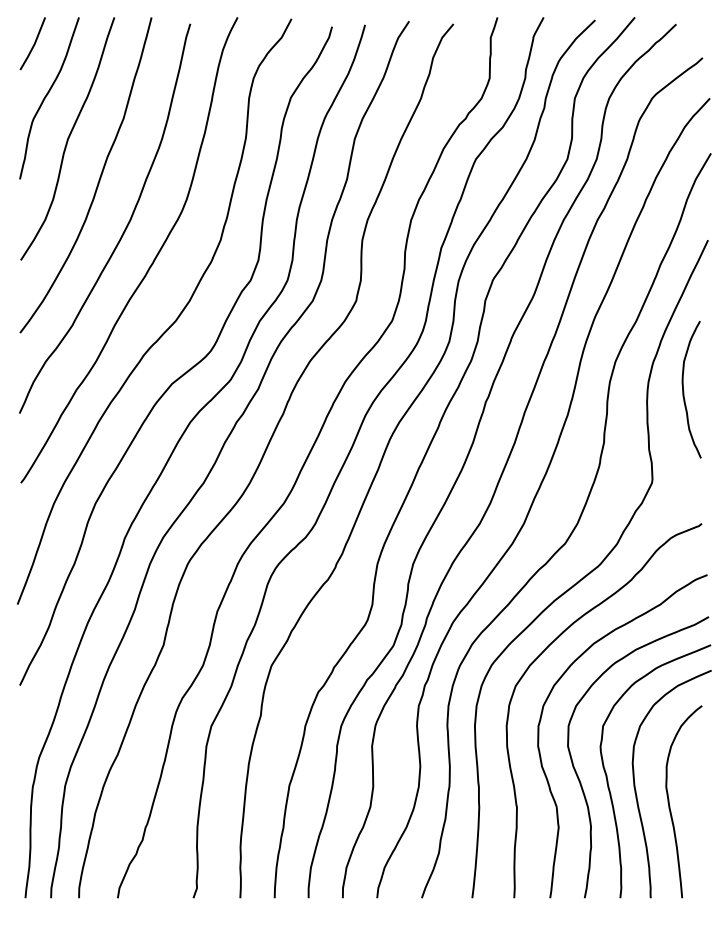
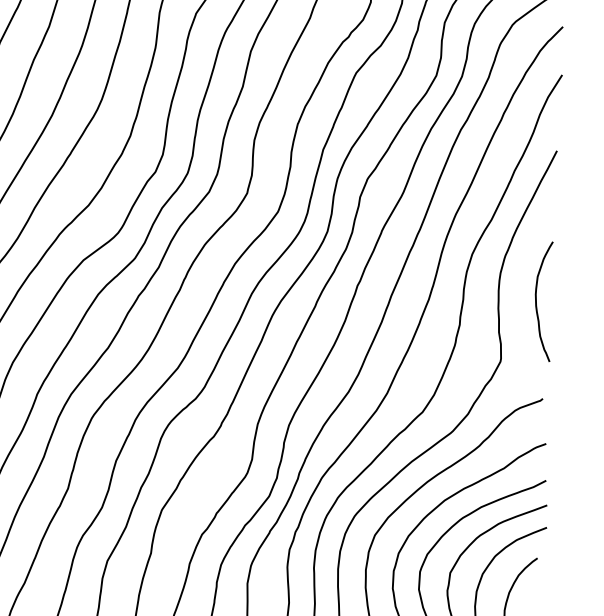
curve: (684, 391) -> (537, 302), moved

